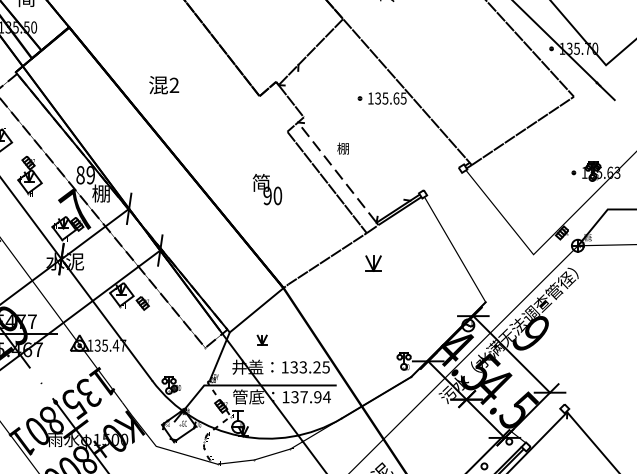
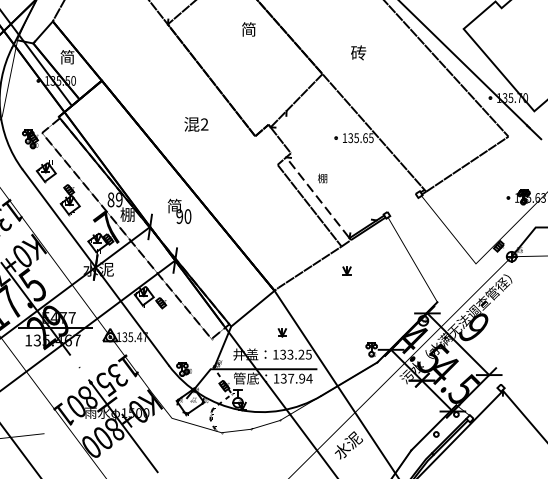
text: (164, 85) -> (196, 124), moved
text: (267, 188) -> (179, 210), moved
part: (372, 262) -> (346, 270), size x0.62
part: (261, 339) -> (281, 332), moved

